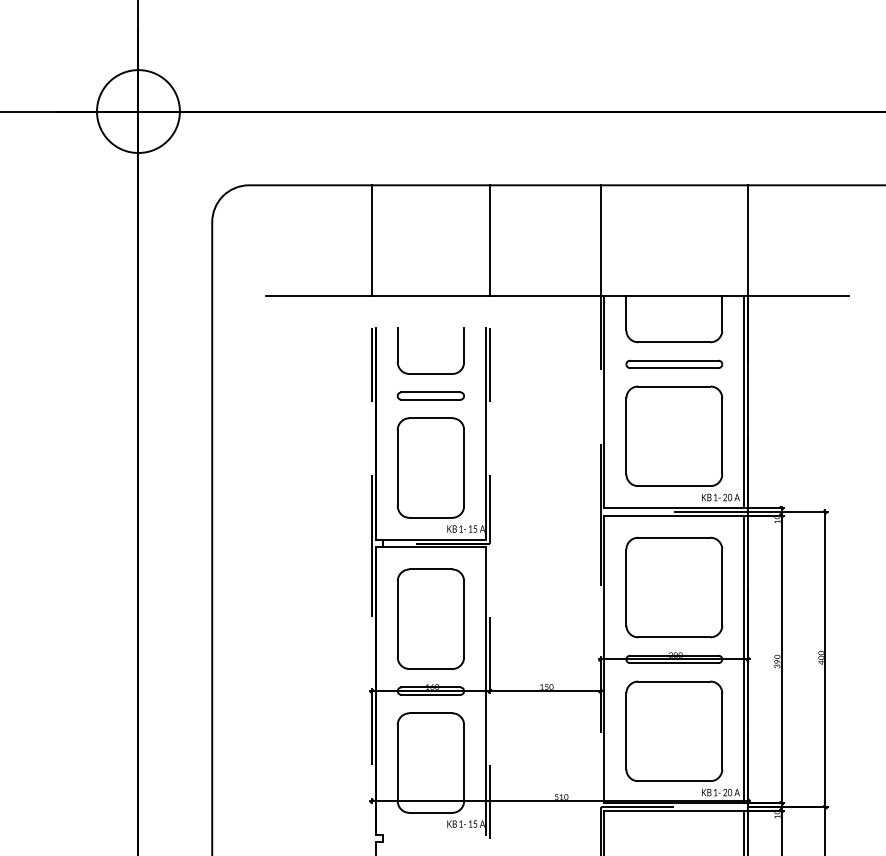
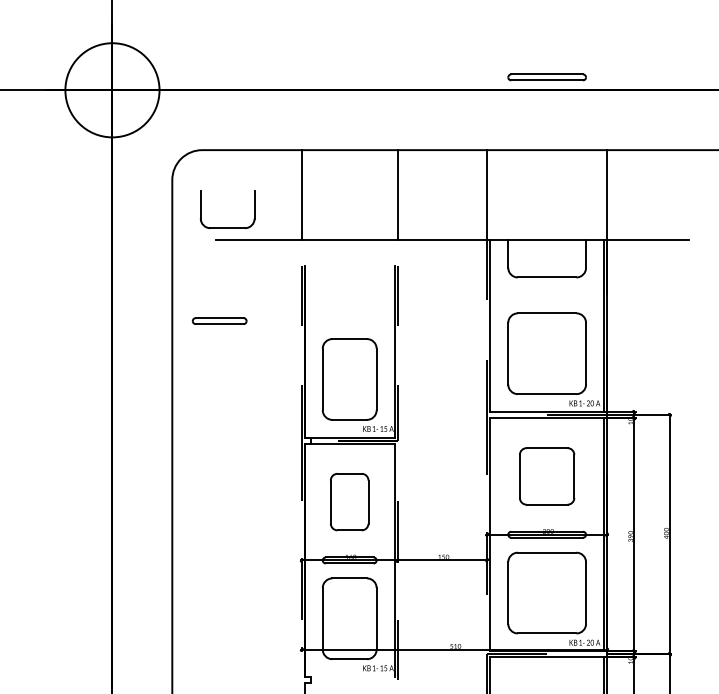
circle: (138, 110) -> (112, 89), size x1.4
part: (673, 364) -> (546, 77), moved
part: (430, 373) -> (227, 227), moved
part: (430, 395) -> (219, 320), moved
part: (673, 587) -> (546, 476), size x0.7
part: (430, 618) -> (349, 501), size x0.7

